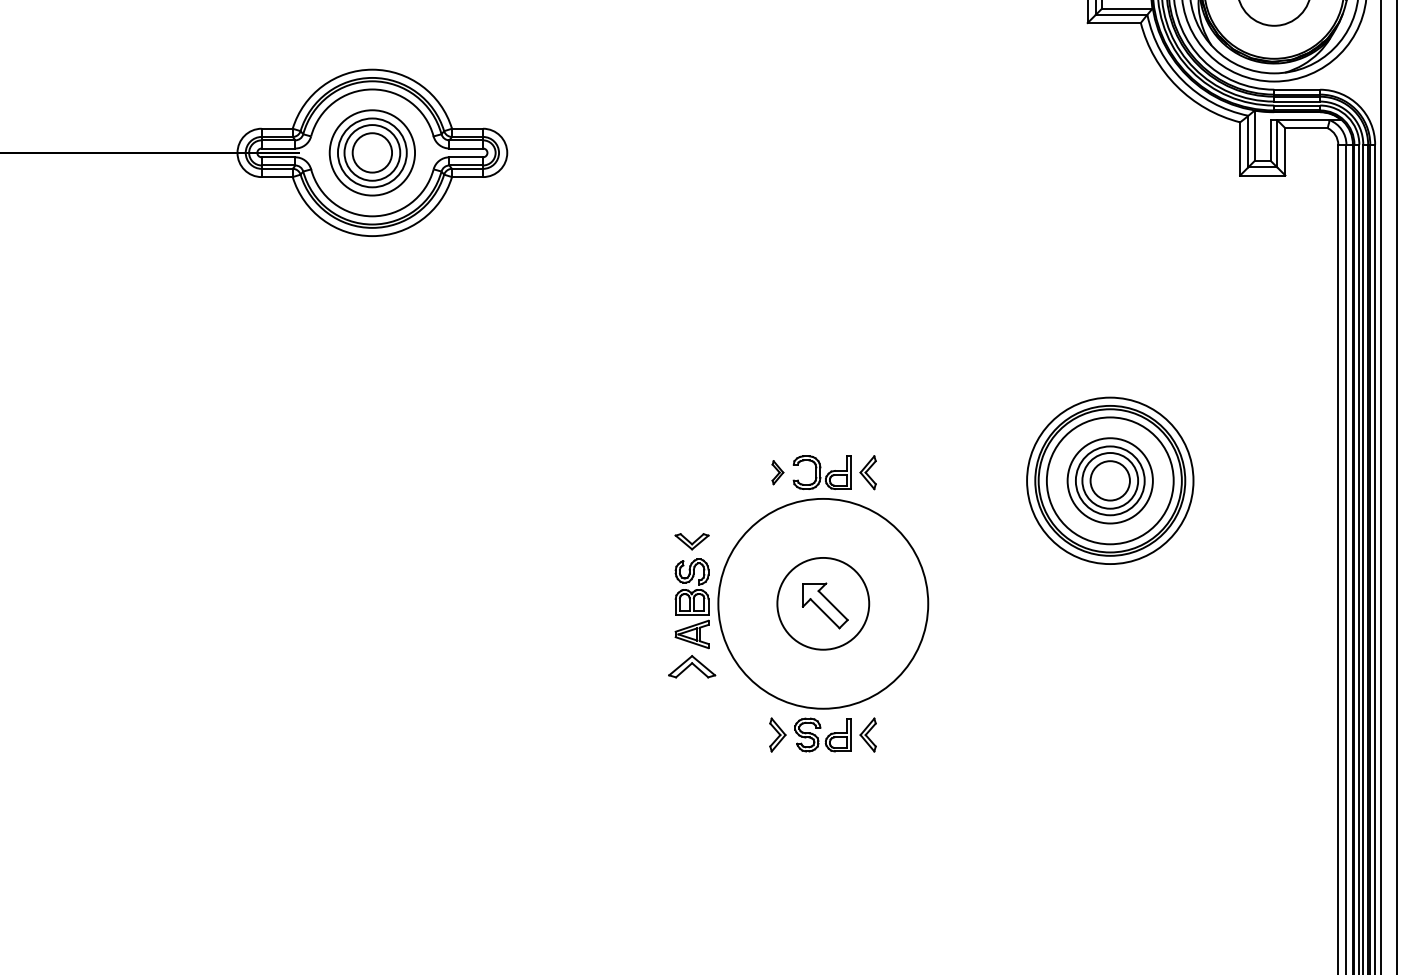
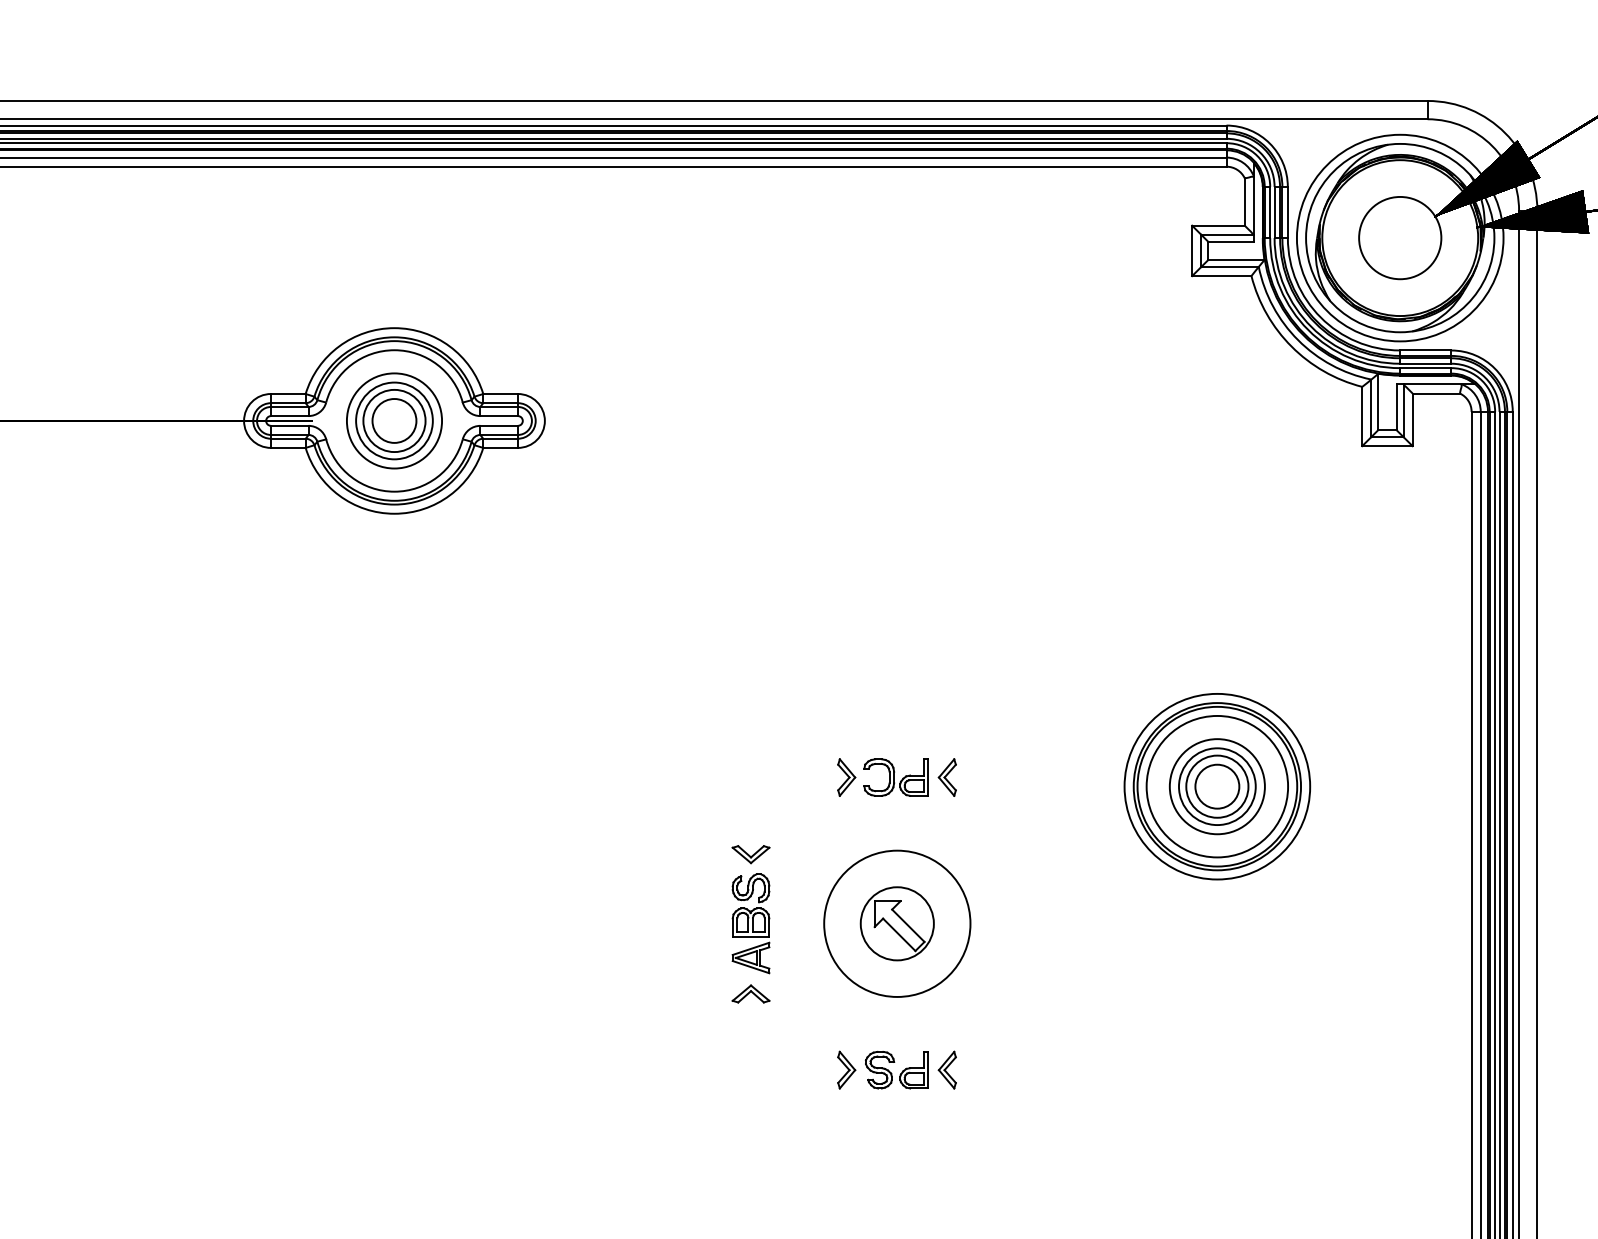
part: (777, 472) -> (846, 777), size x1.43
circle: (822, 603) -> (896, 923), size x0.71
circle: (823, 603) -> (897, 923), size x0.62
part: (691, 666) -> (750, 993), size x0.71

